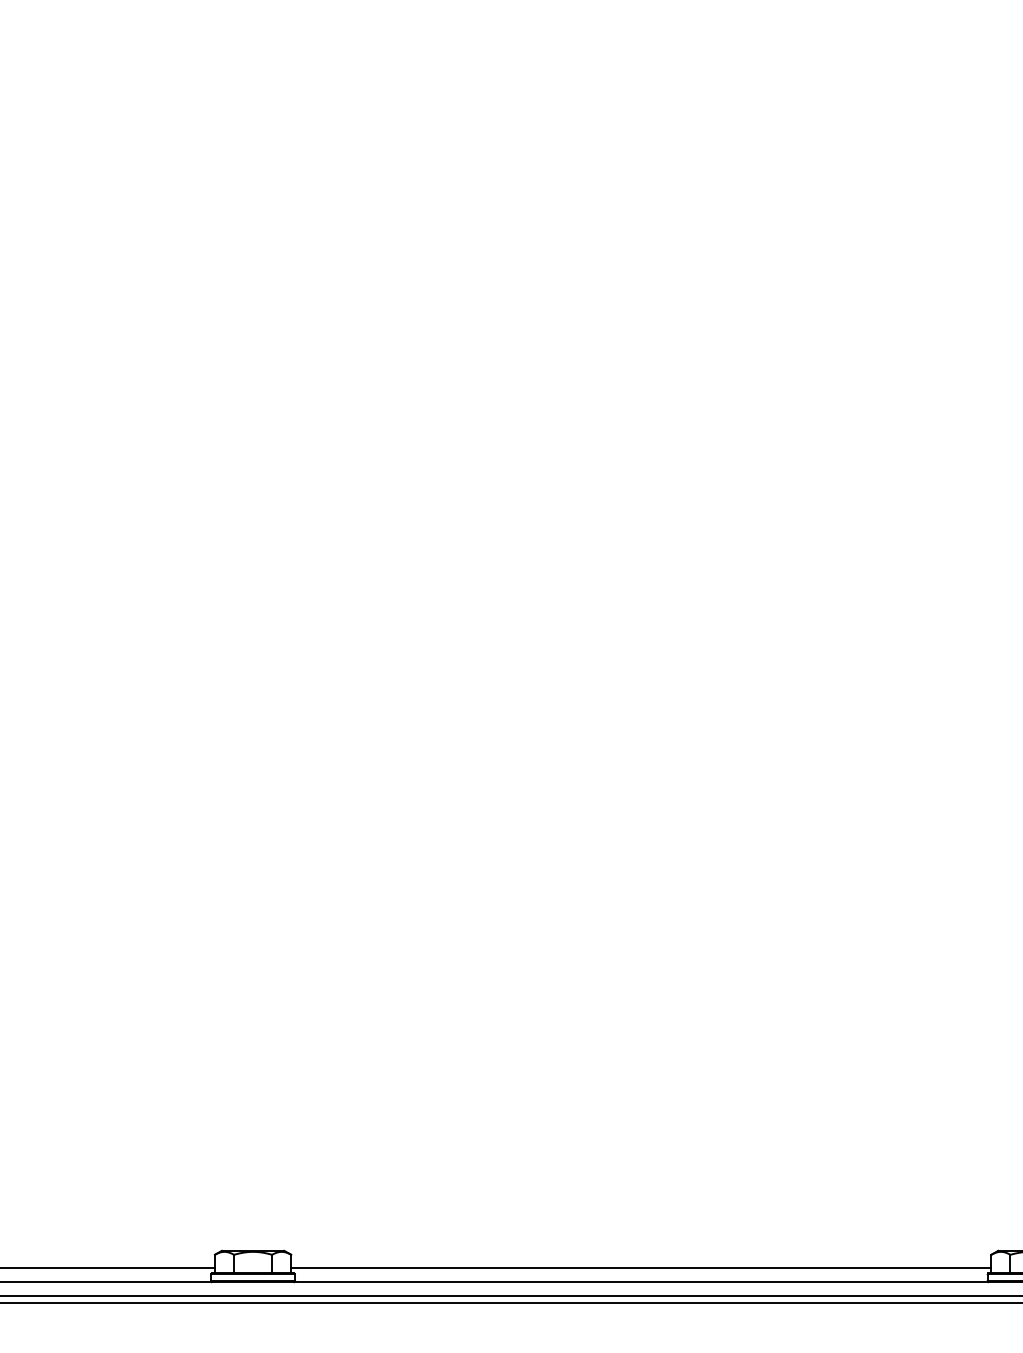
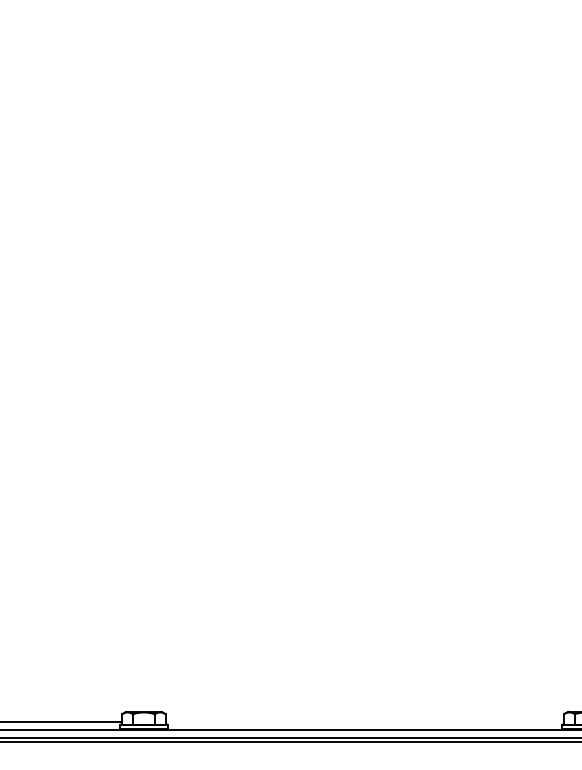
line: (640, 1267) -> (364, 721), removed

